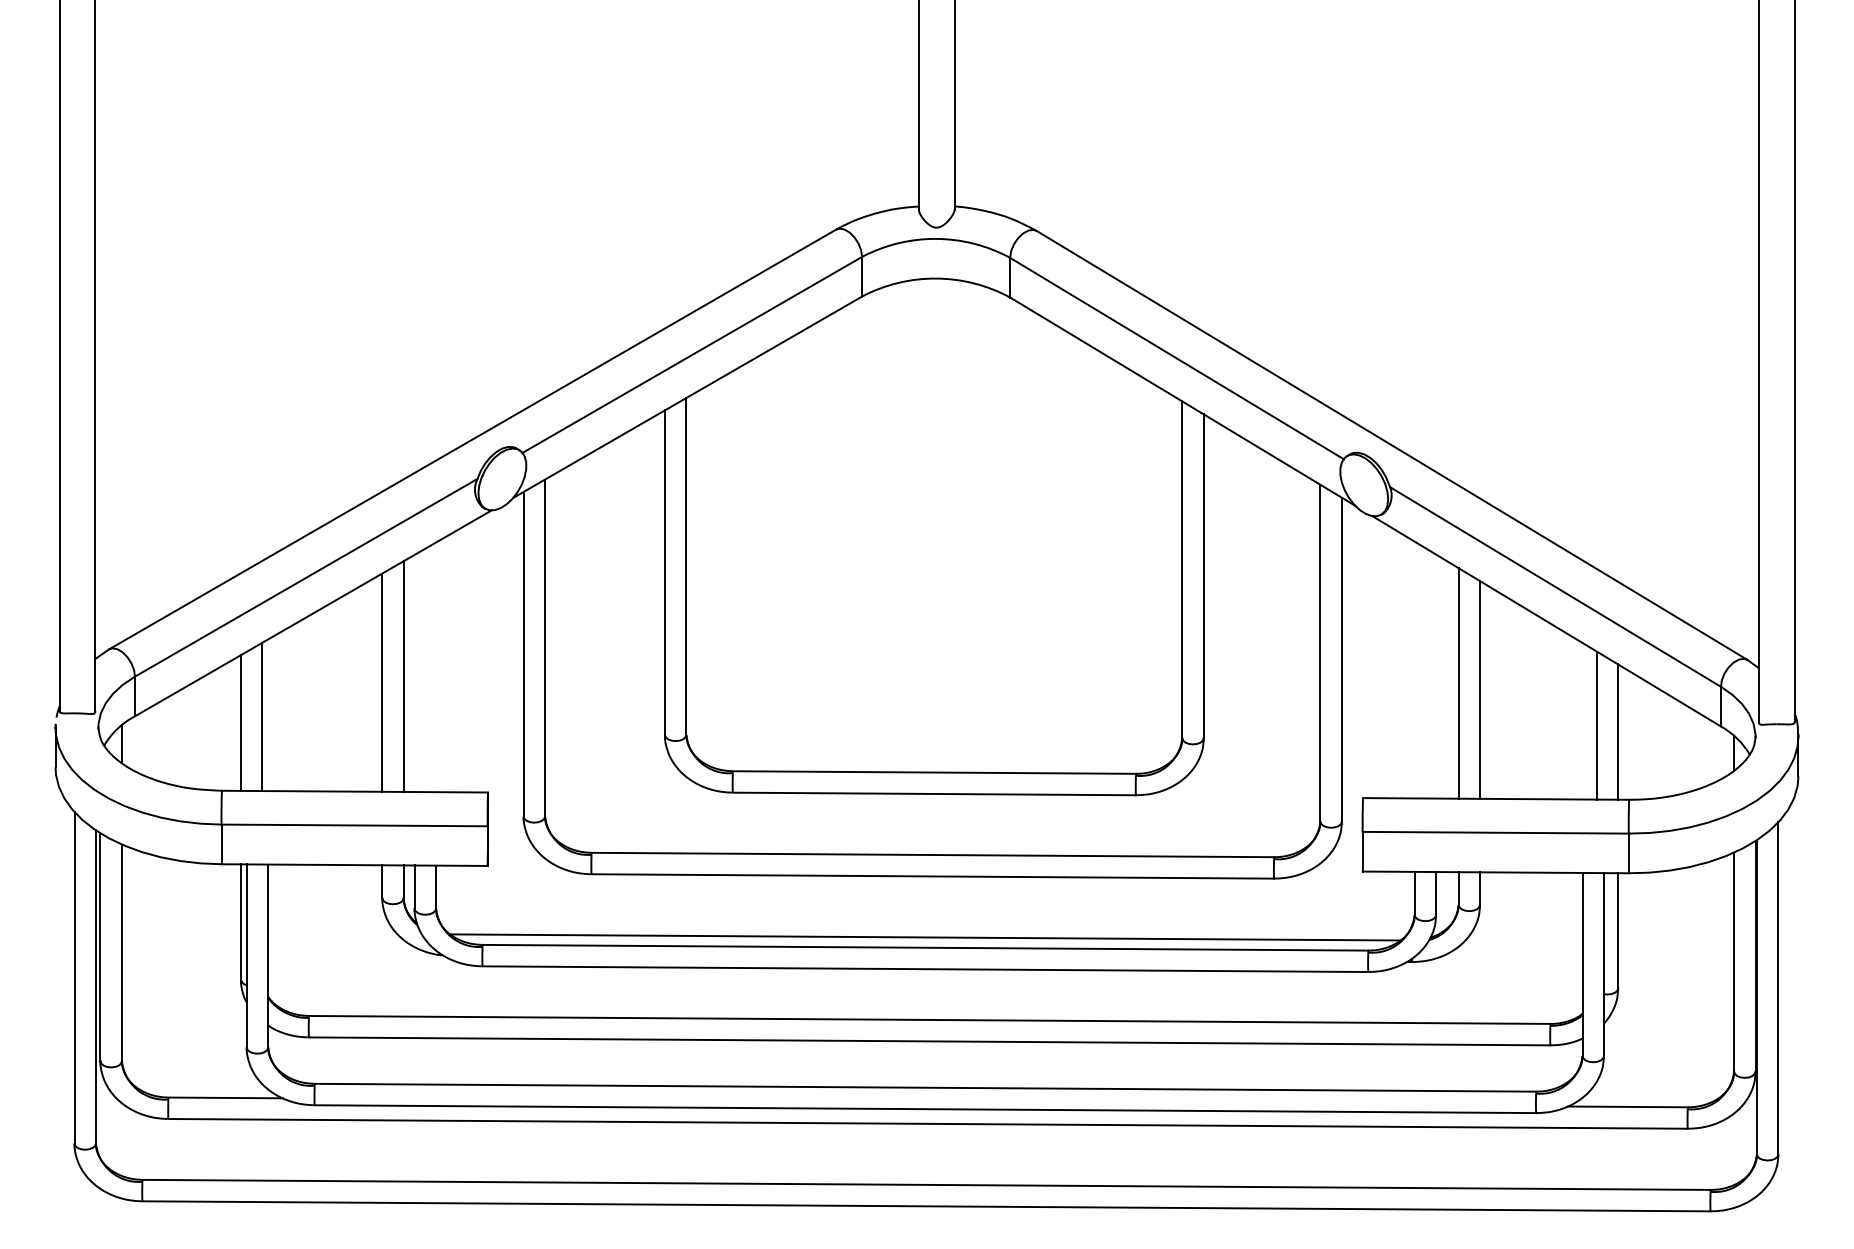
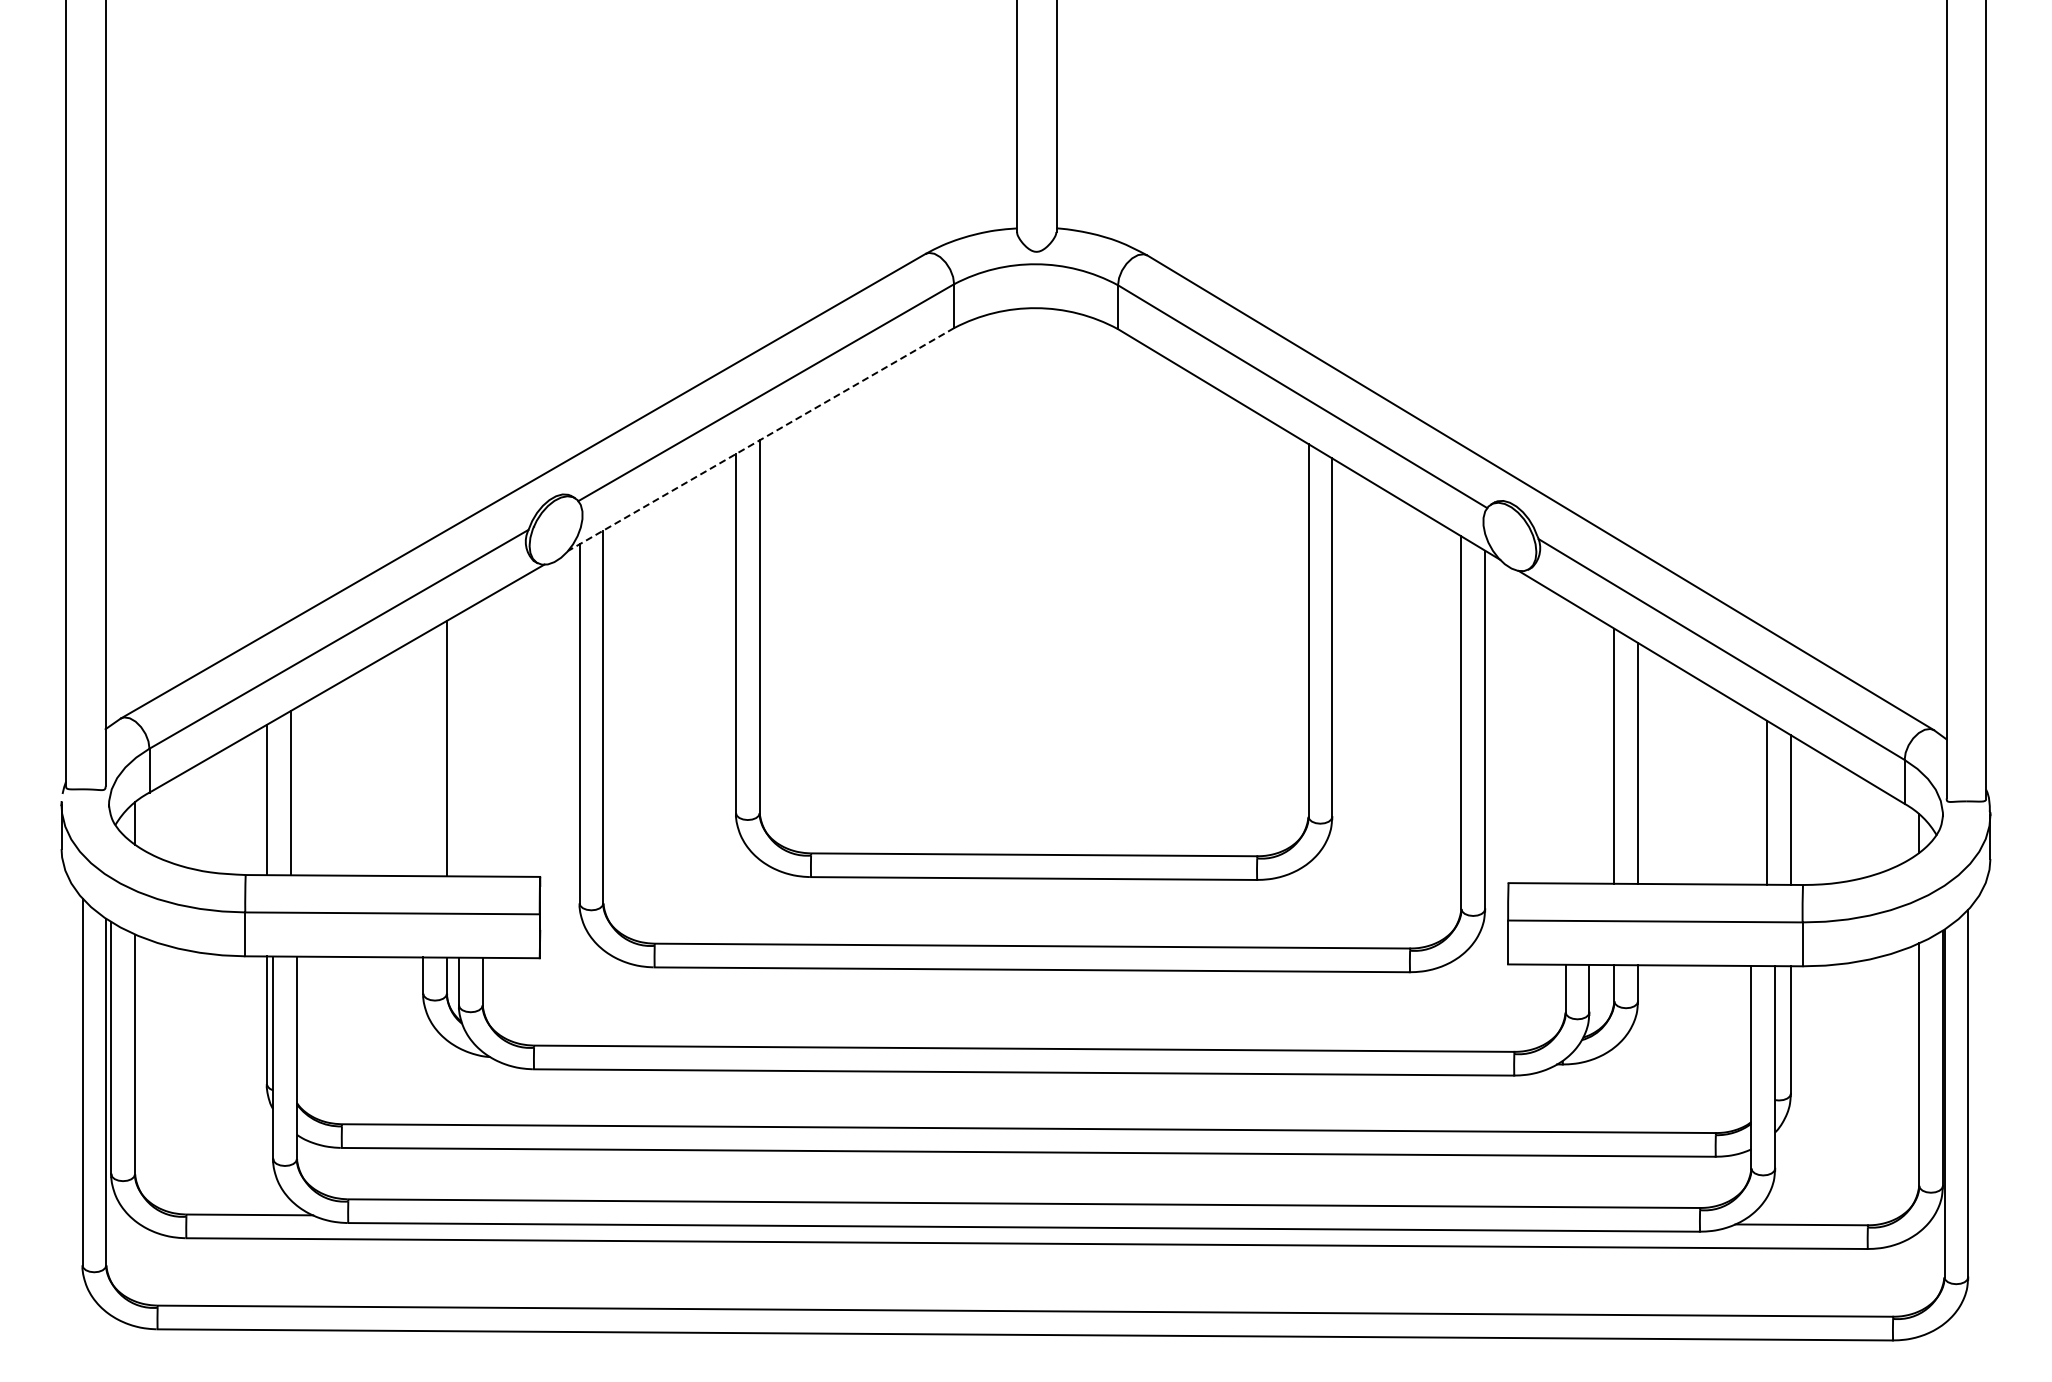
line: (687, 397) -> (761, 439), solid -> dashed
line: (382, 682) -> (423, 755), removed
line: (924, 936) -> (1023, 1036), removed

